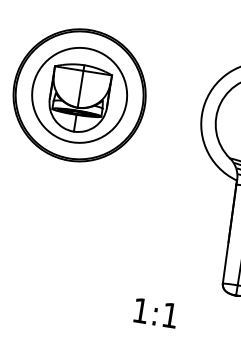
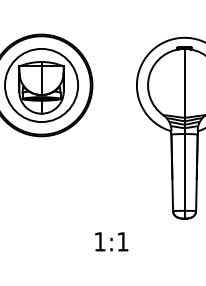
text: (155, 312) -> (111, 241), moved

